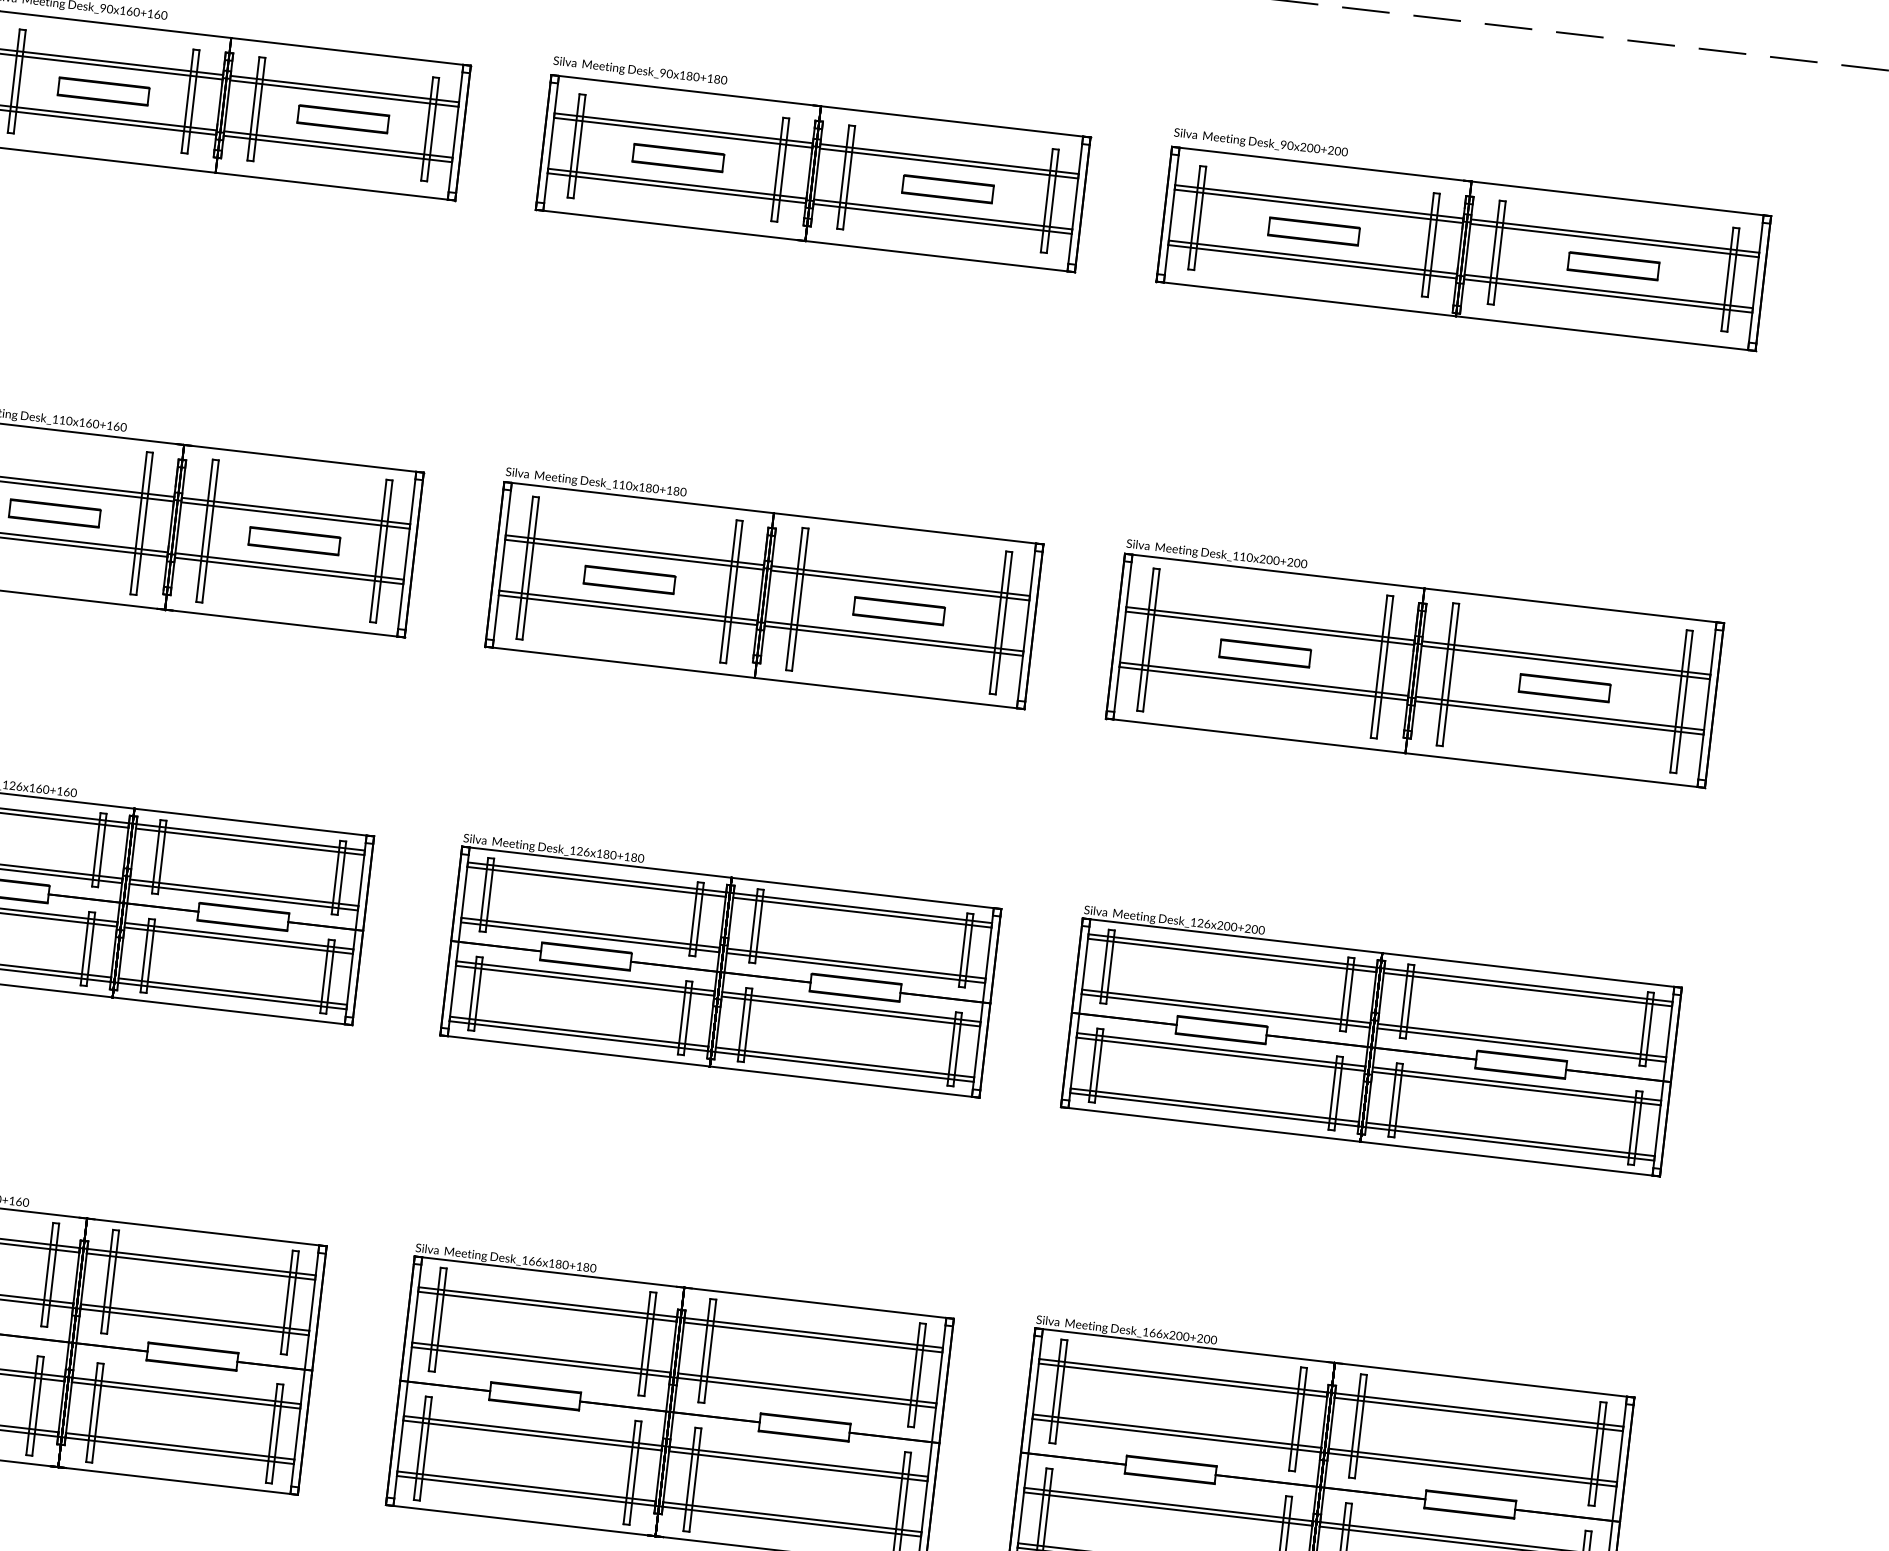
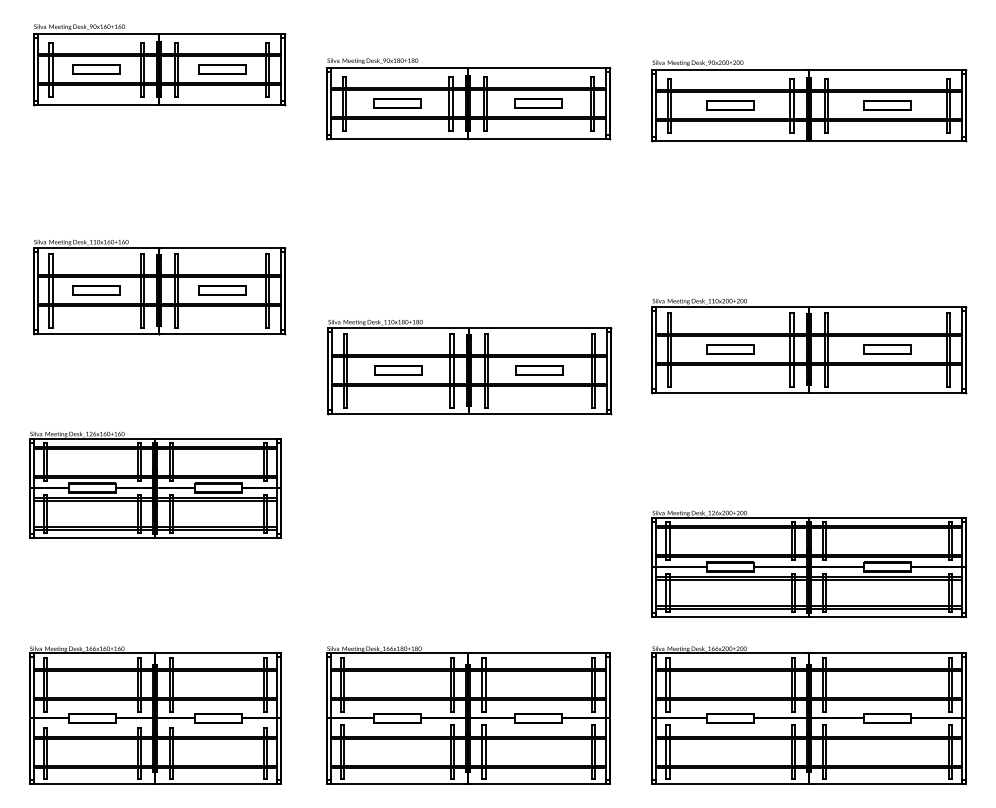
part: (814, 165) -> (468, 99), moved
part: (1465, 240) -> (809, 101), moved
part: (765, 589) -> (469, 367), moved
part: (1416, 664) -> (809, 346), moved
part: (721, 965) -> (468, 484), removed
part: (1370, 1040) -> (808, 563), moved

